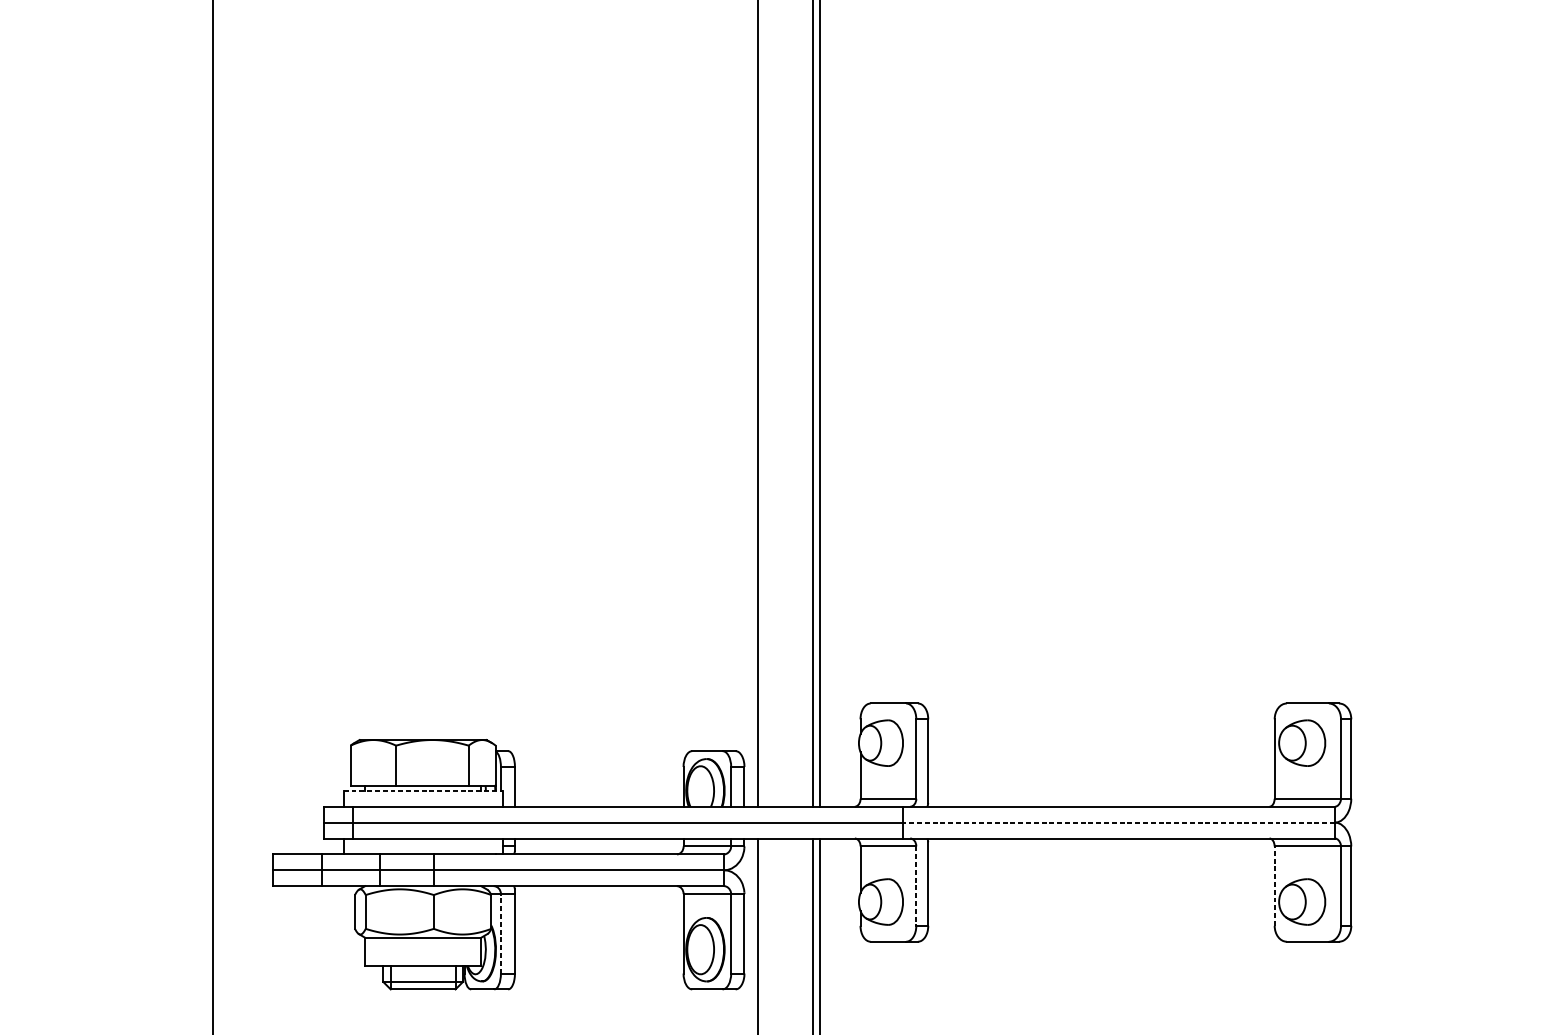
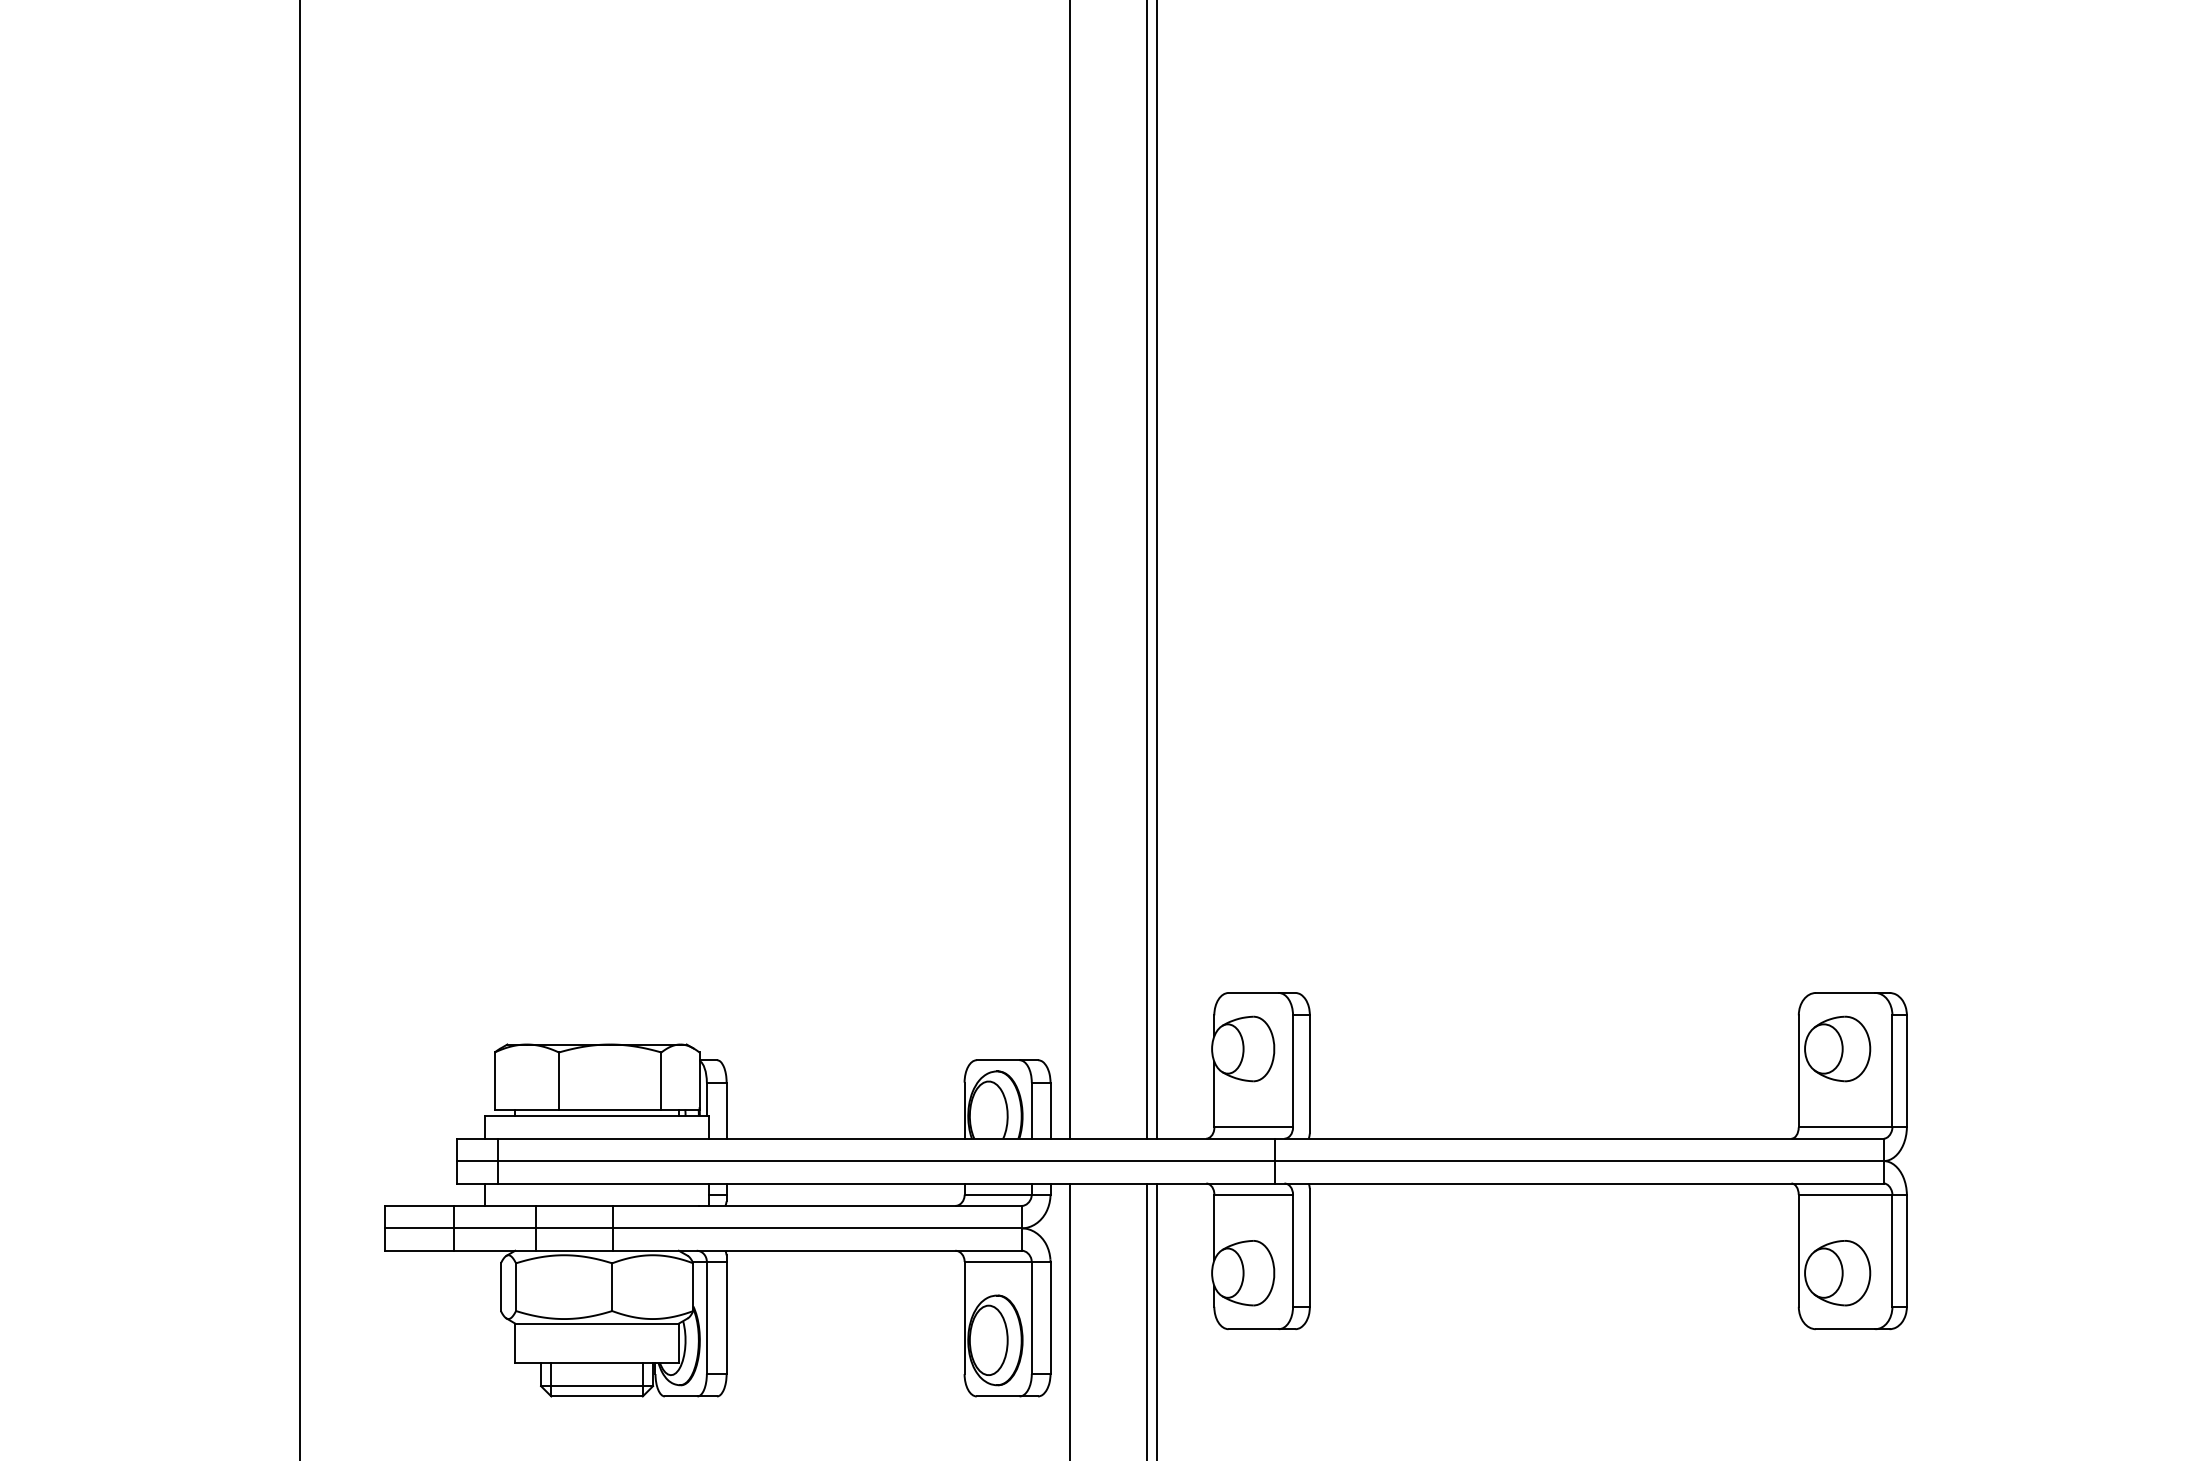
line: (423, 791) -> (597, 1116), dashed -> solid
line: (1119, 822) -> (1579, 1161), dashed -> solid
line: (1274, 885) -> (1798, 1250), dashed -> solid
line: (916, 886) -> (1293, 1251), dashed -> solid
line: (500, 933) -> (706, 1317), dashed -> solid

